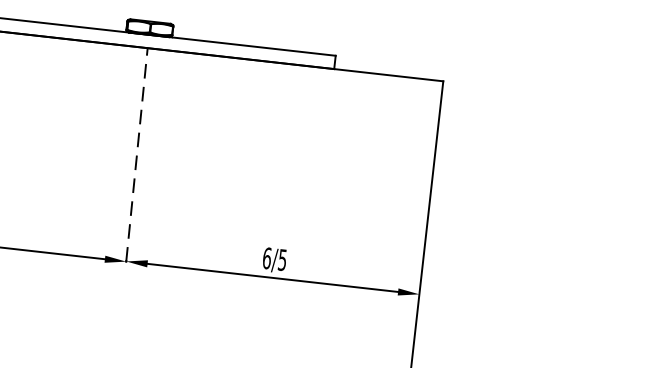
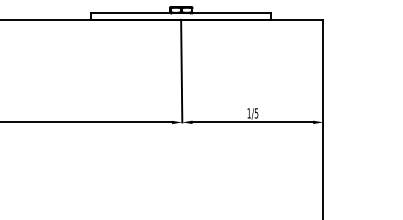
line: (136, 153) -> (181, 70), dashed -> solid
text: (265, 258) -> (248, 113), 6/5 -> 1/5

